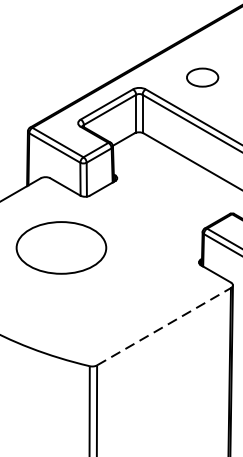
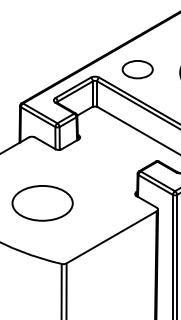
part: (202, 77) -> (137, 69), size x1.43
part: (61, 248) -> (42, 203), moved
line: (165, 326) -> (112, 237), dashed -> solid

